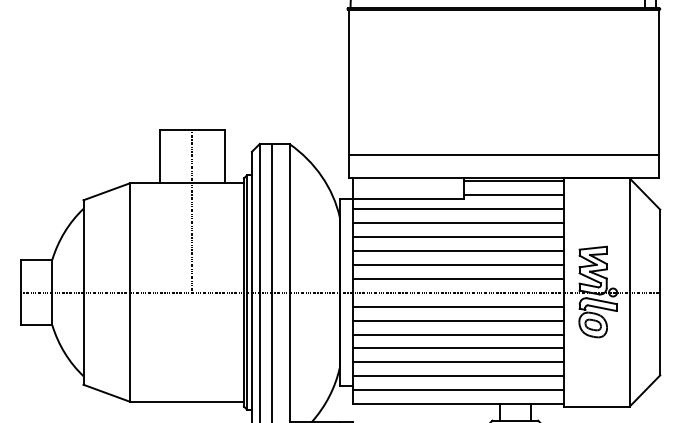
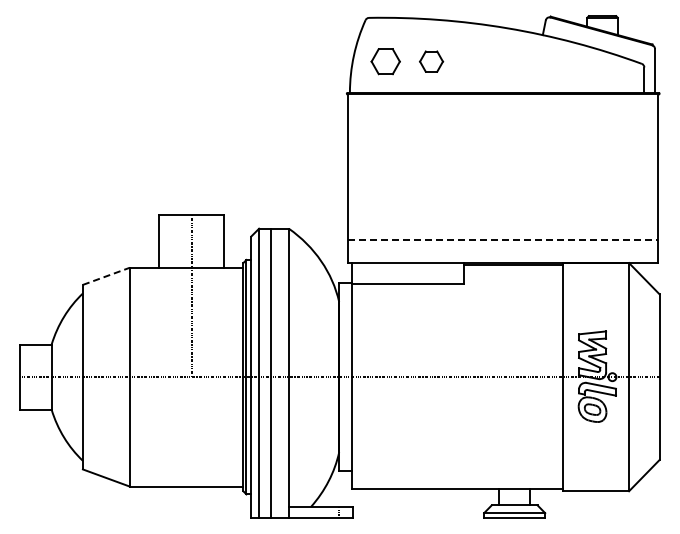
line: (504, 154) -> (503, 239), solid -> dashed
line: (107, 191) -> (106, 276), solid -> dashed
line: (514, 194) -> (513, 279), removed
line: (458, 208) -> (457, 293), removed
line: (458, 222) -> (457, 307), removed
line: (458, 236) -> (457, 321), removed
line: (458, 250) -> (457, 335), removed
line: (458, 264) -> (457, 349), removed
line: (458, 278) -> (457, 363), removed
line: (458, 306) -> (457, 391), removed
line: (458, 320) -> (457, 405), removed
line: (458, 334) -> (457, 419), removed
line: (458, 348) -> (457, 433), removed
line: (458, 362) -> (457, 447), removed
line: (458, 376) -> (457, 461), removed
line: (458, 390) -> (457, 475), removed

